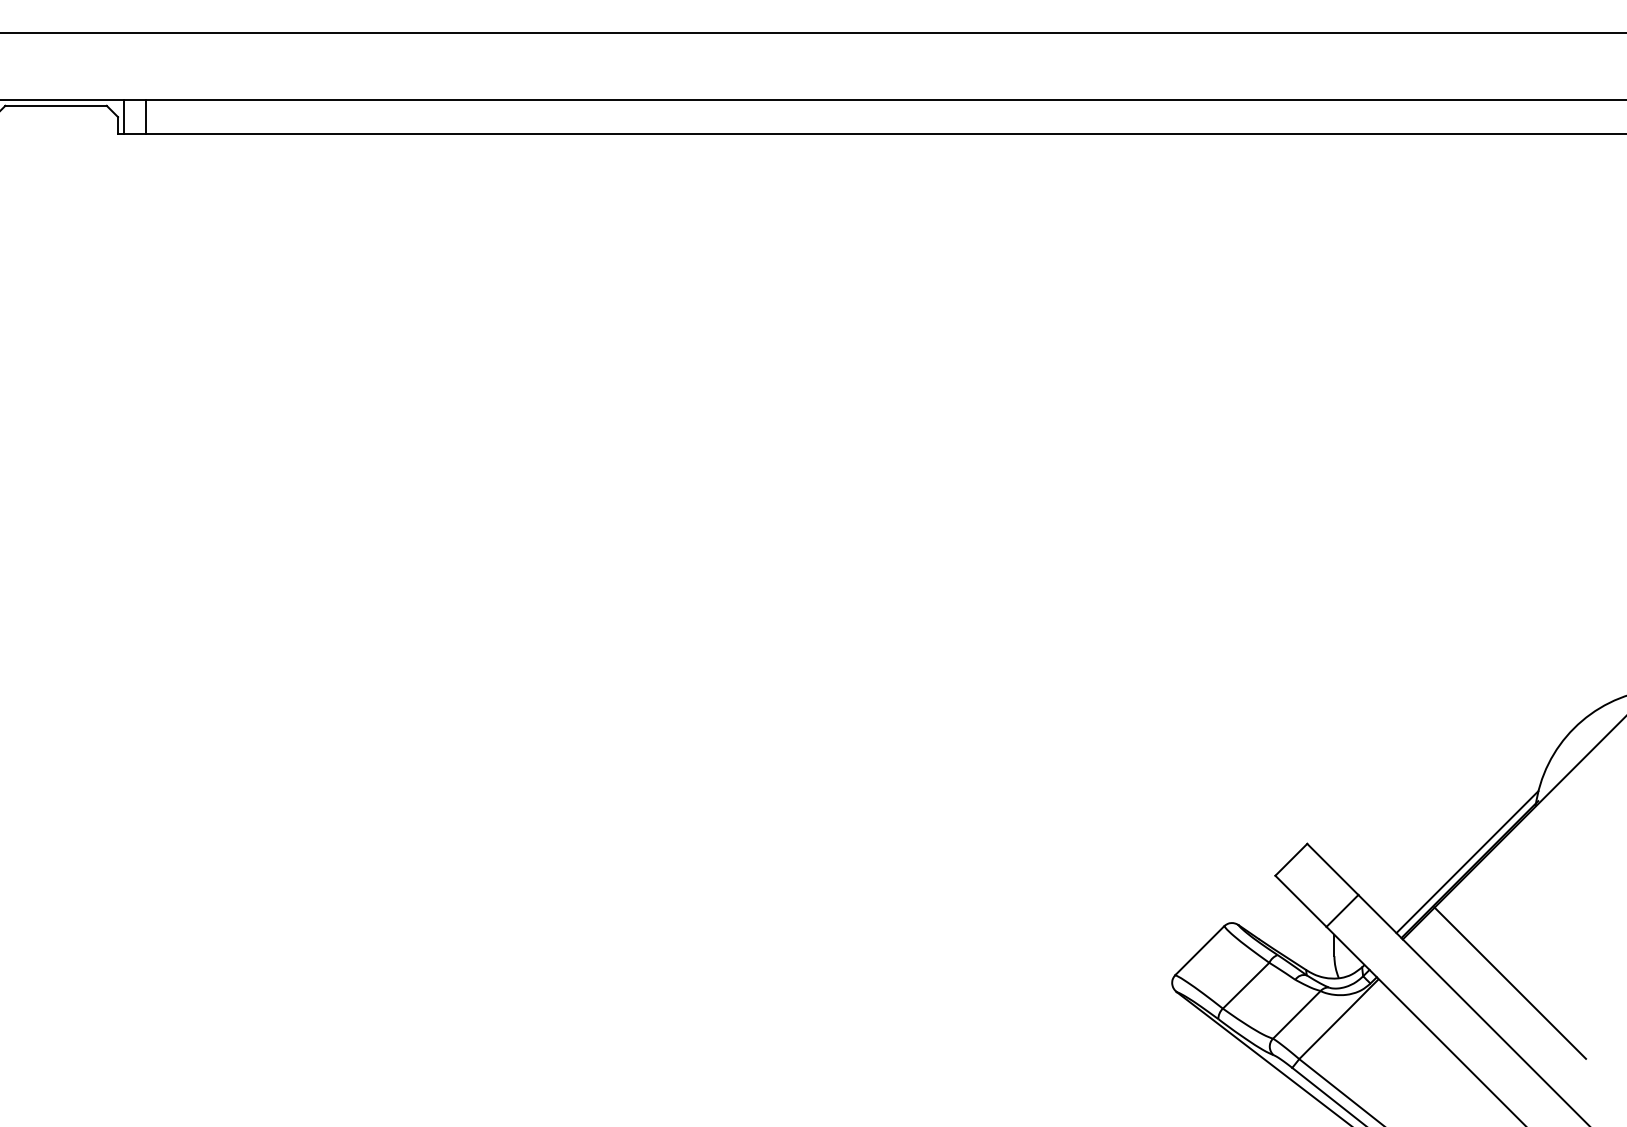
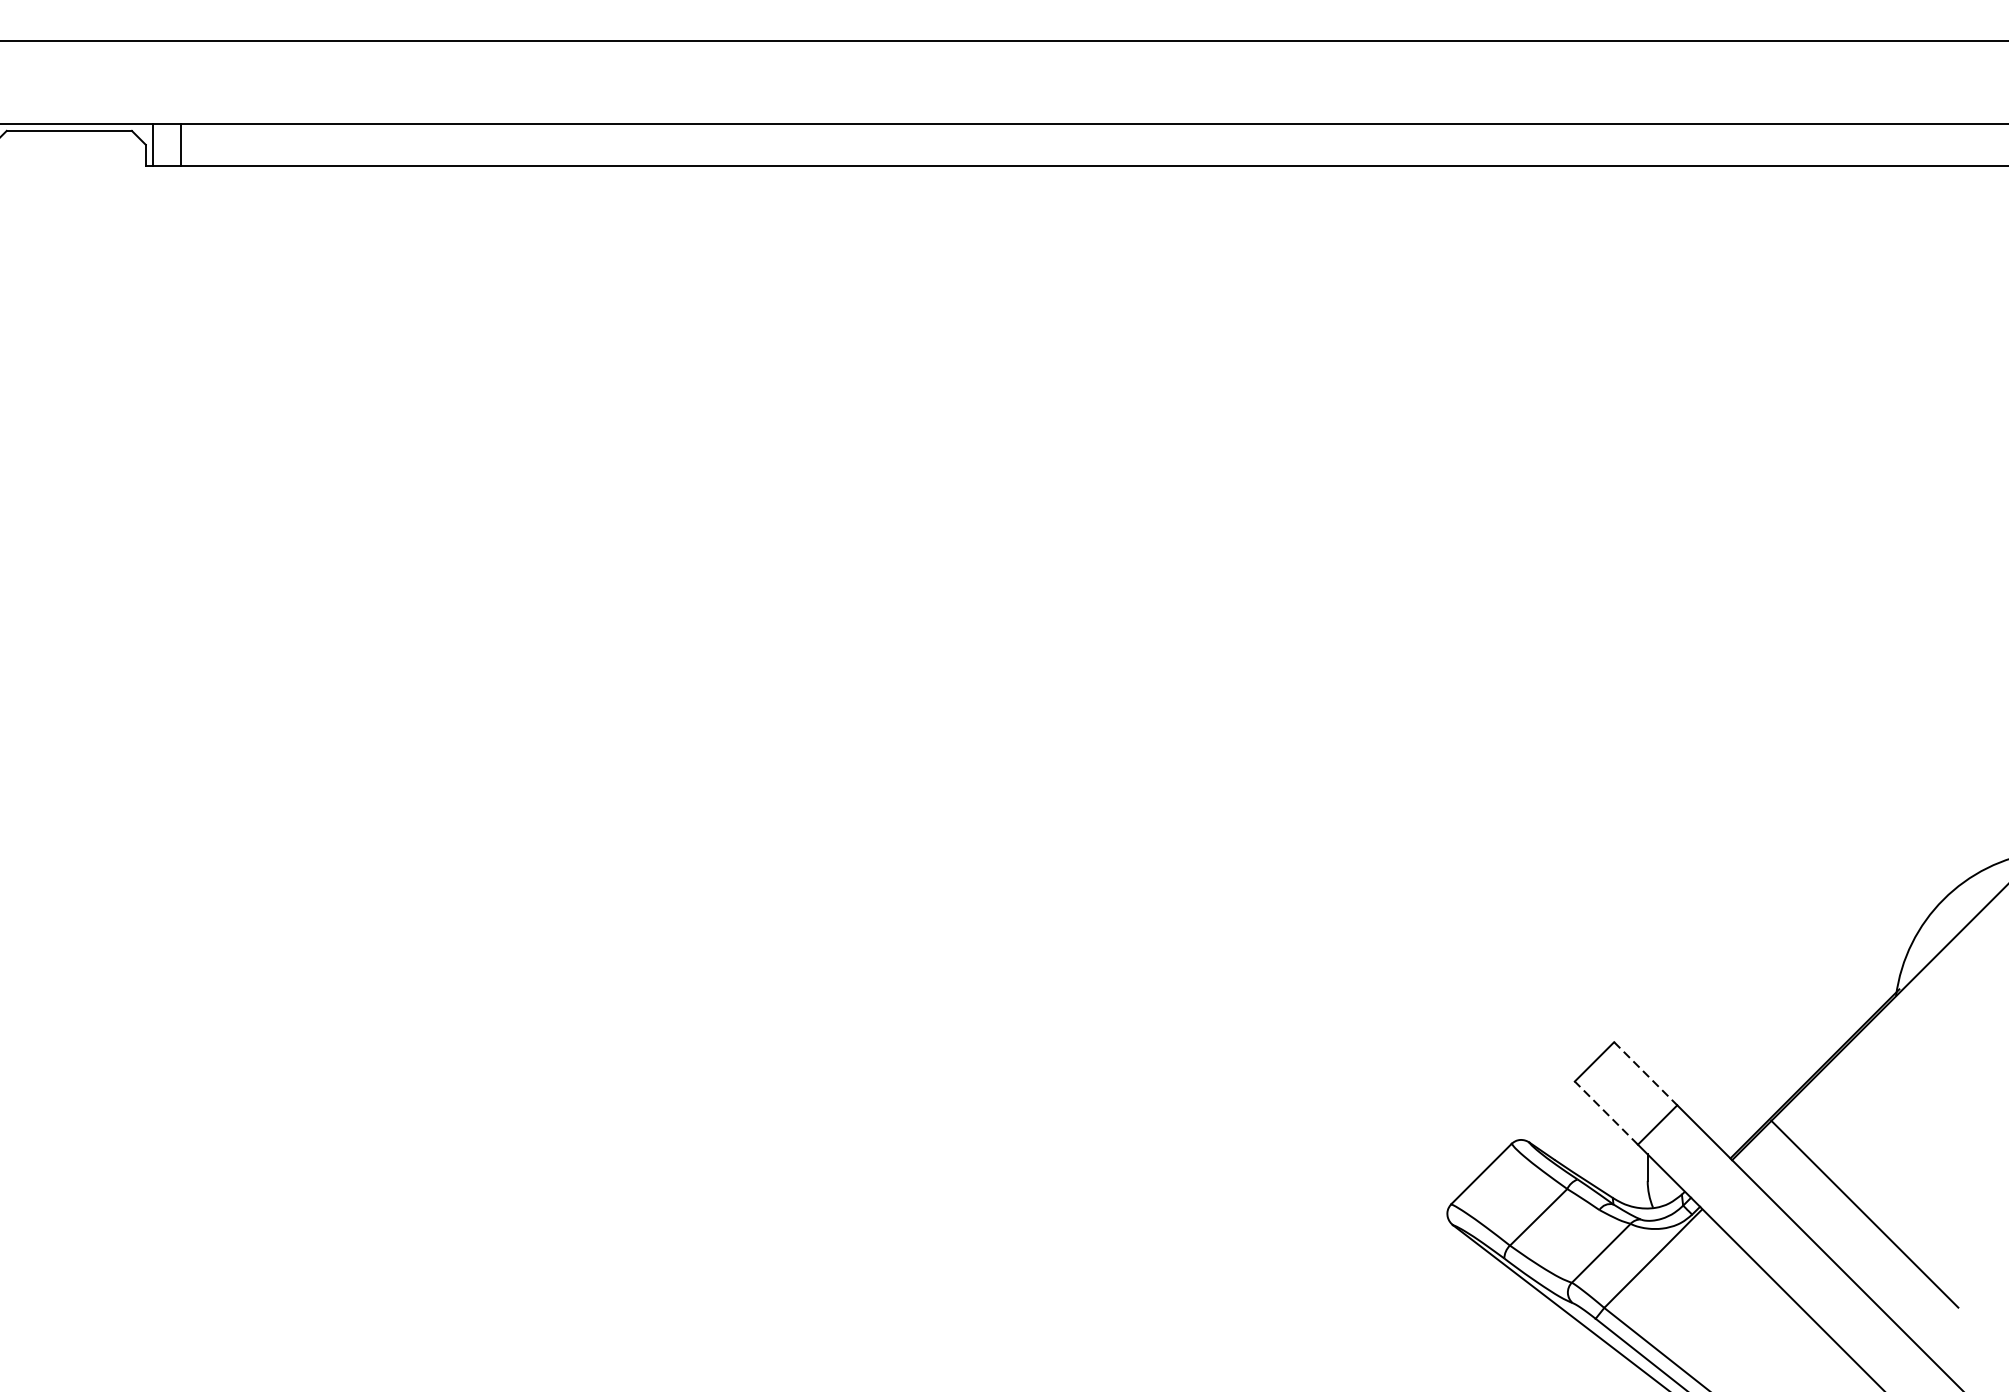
line: (1467, 862) -> (1811, 1065), removed
line: (1333, 869) -> (1646, 1073), solid -> dashed
line: (1300, 900) -> (1605, 1112), solid -> dashed

